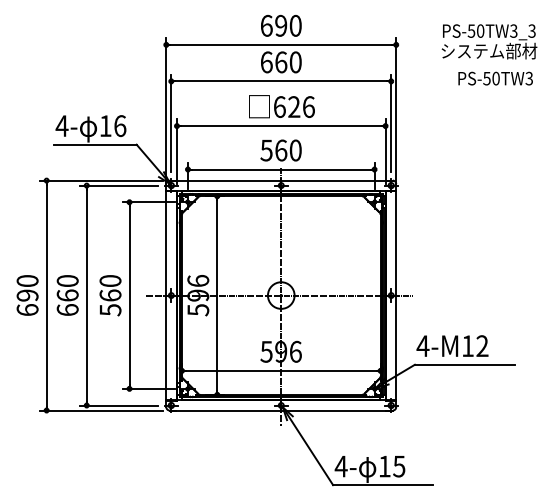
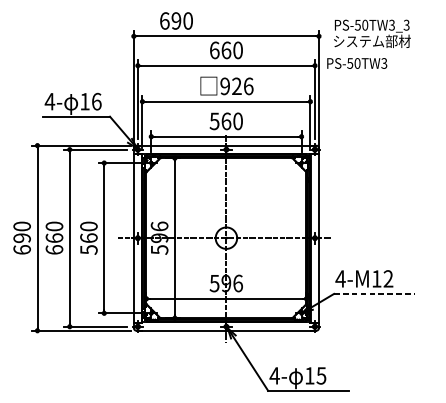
text: (281, 25) -> (176, 20), moved
text: (489, 41) -> (372, 33), moved
text: (495, 78) -> (357, 63), moved
text: (279, 107) -> (225, 86), 626 -> 926
line: (465, 364) -> (374, 293), solid -> dashed

